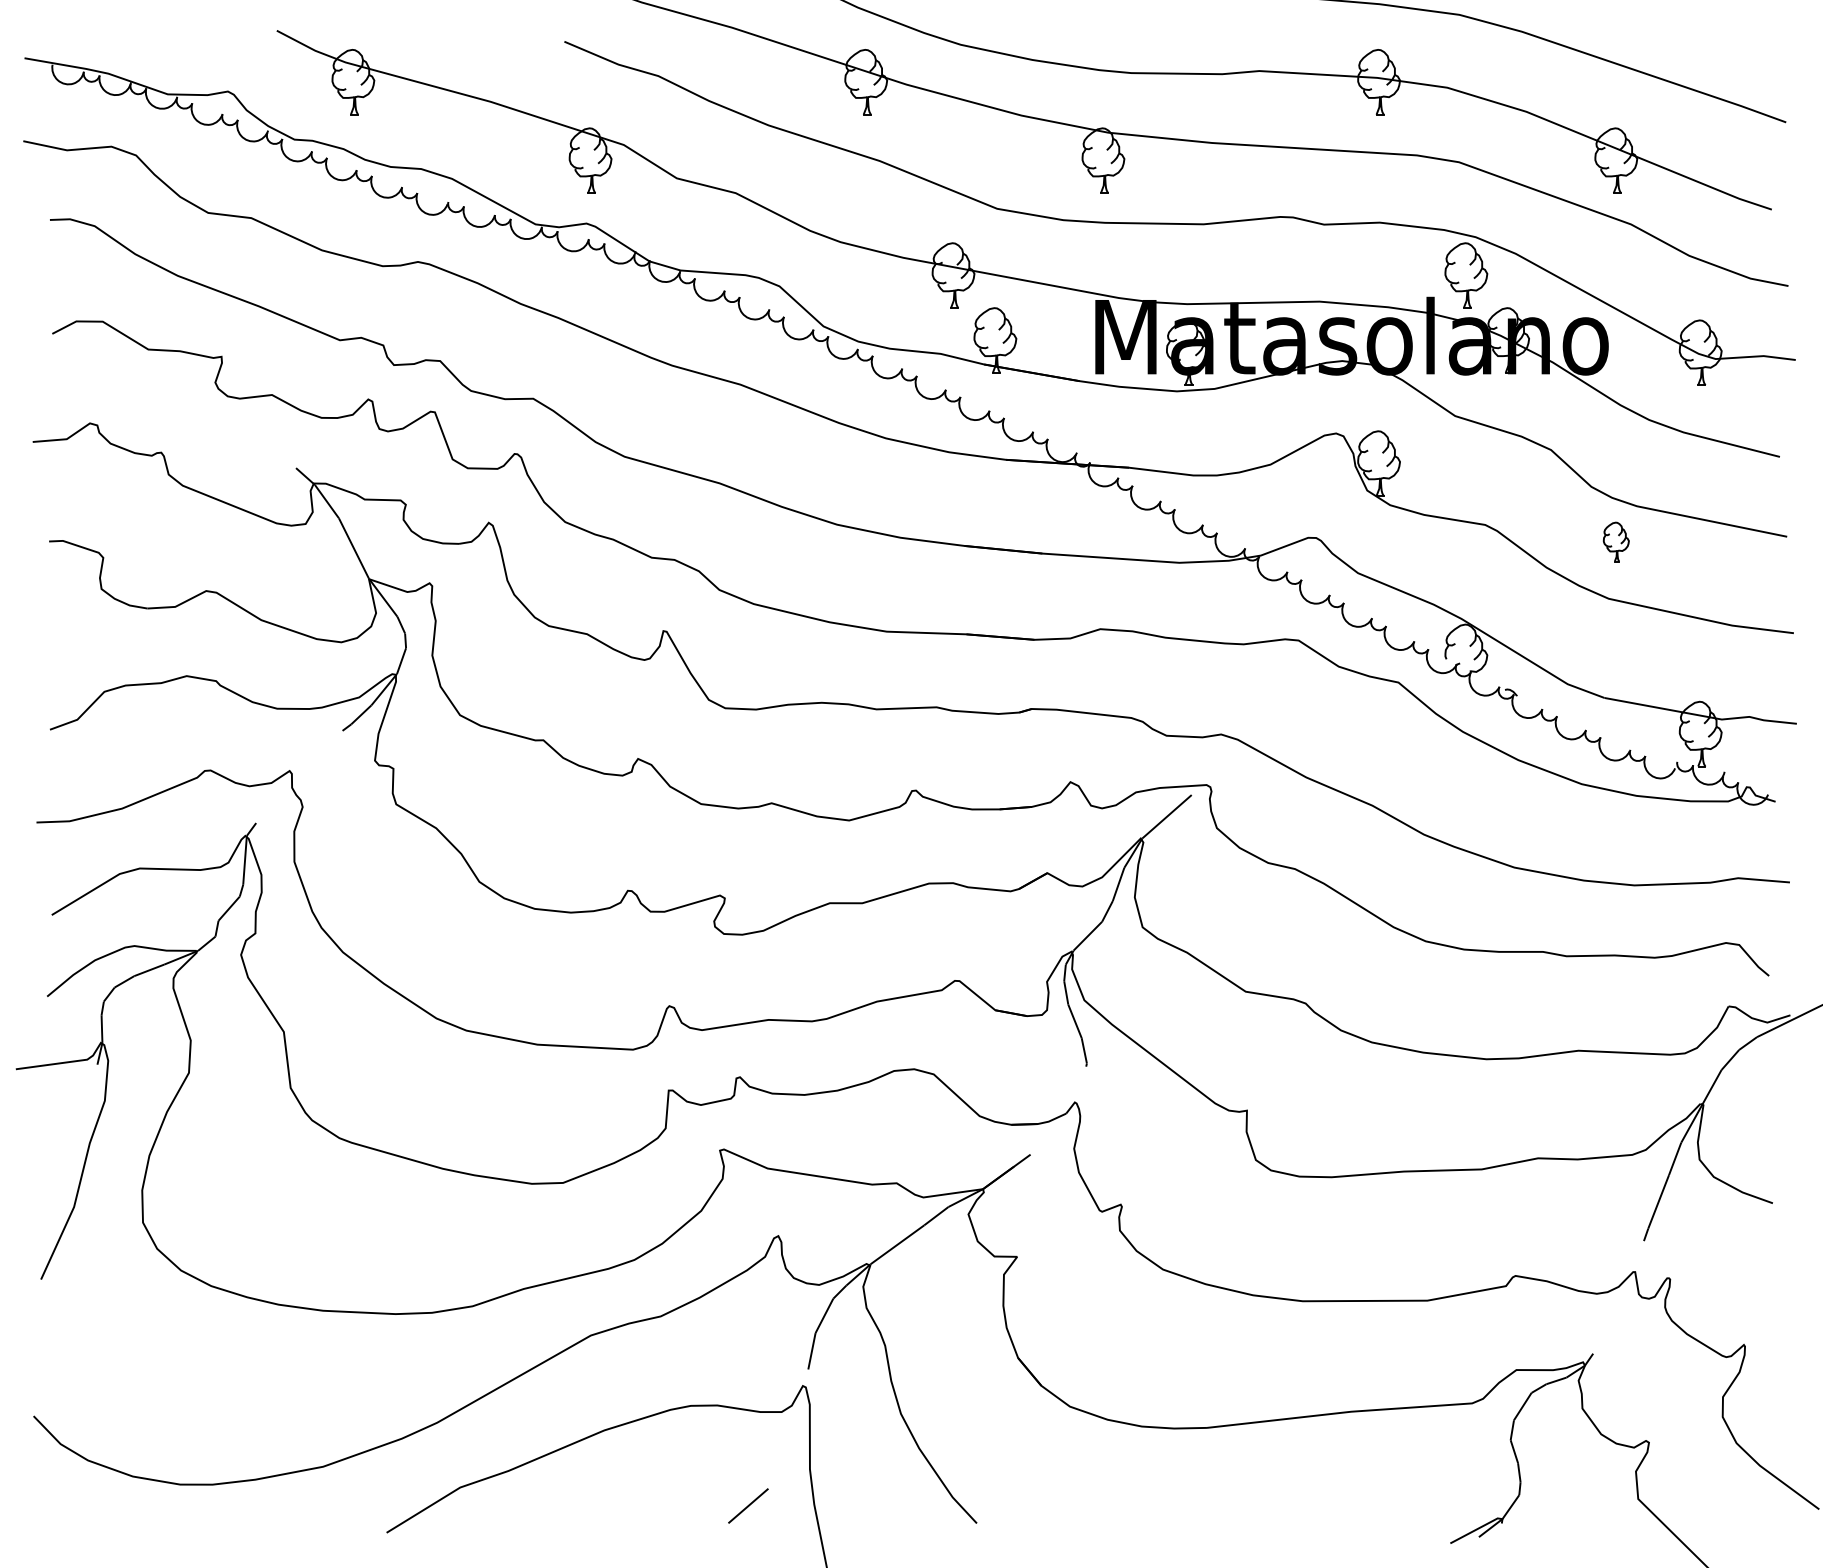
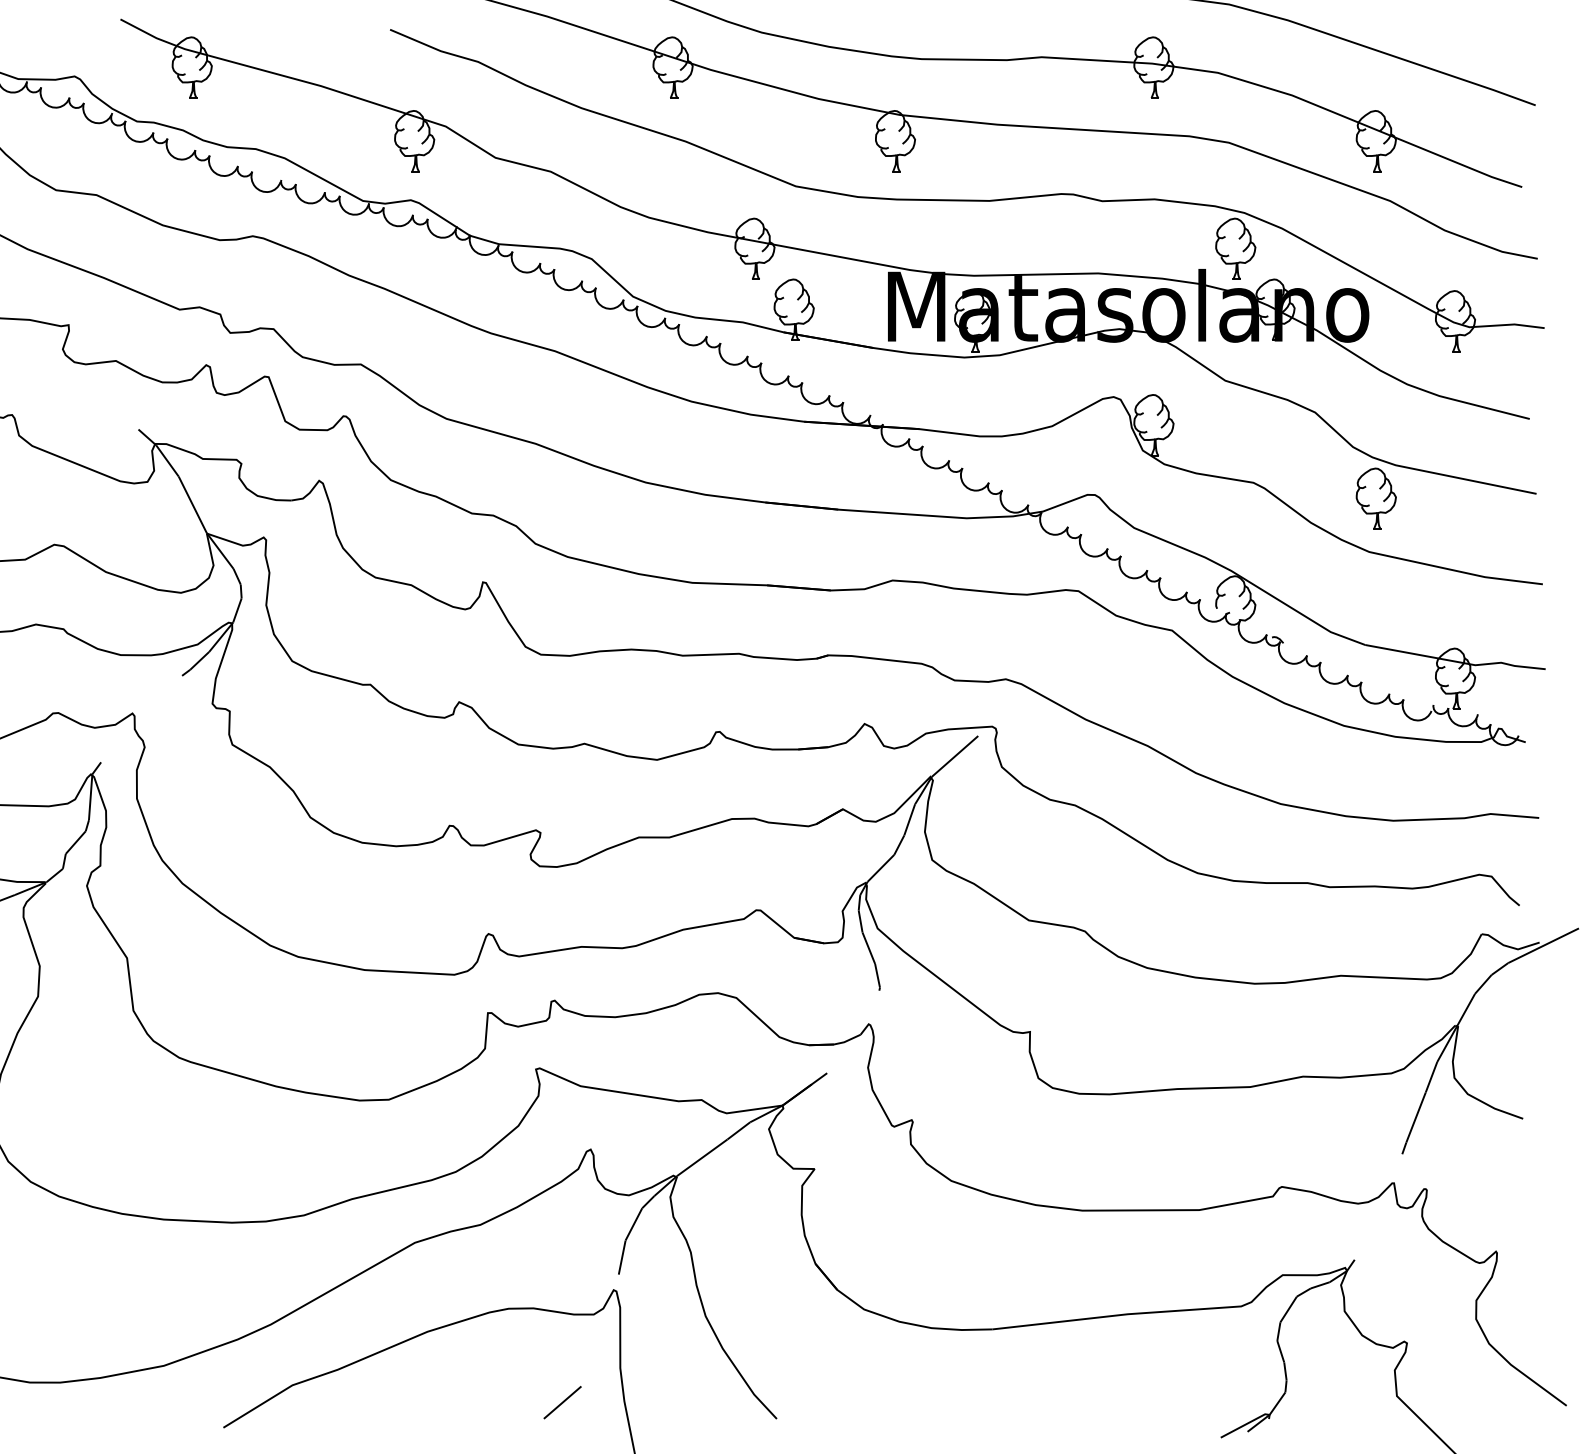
part: (1616, 541) -> (1376, 498), size x1.67

